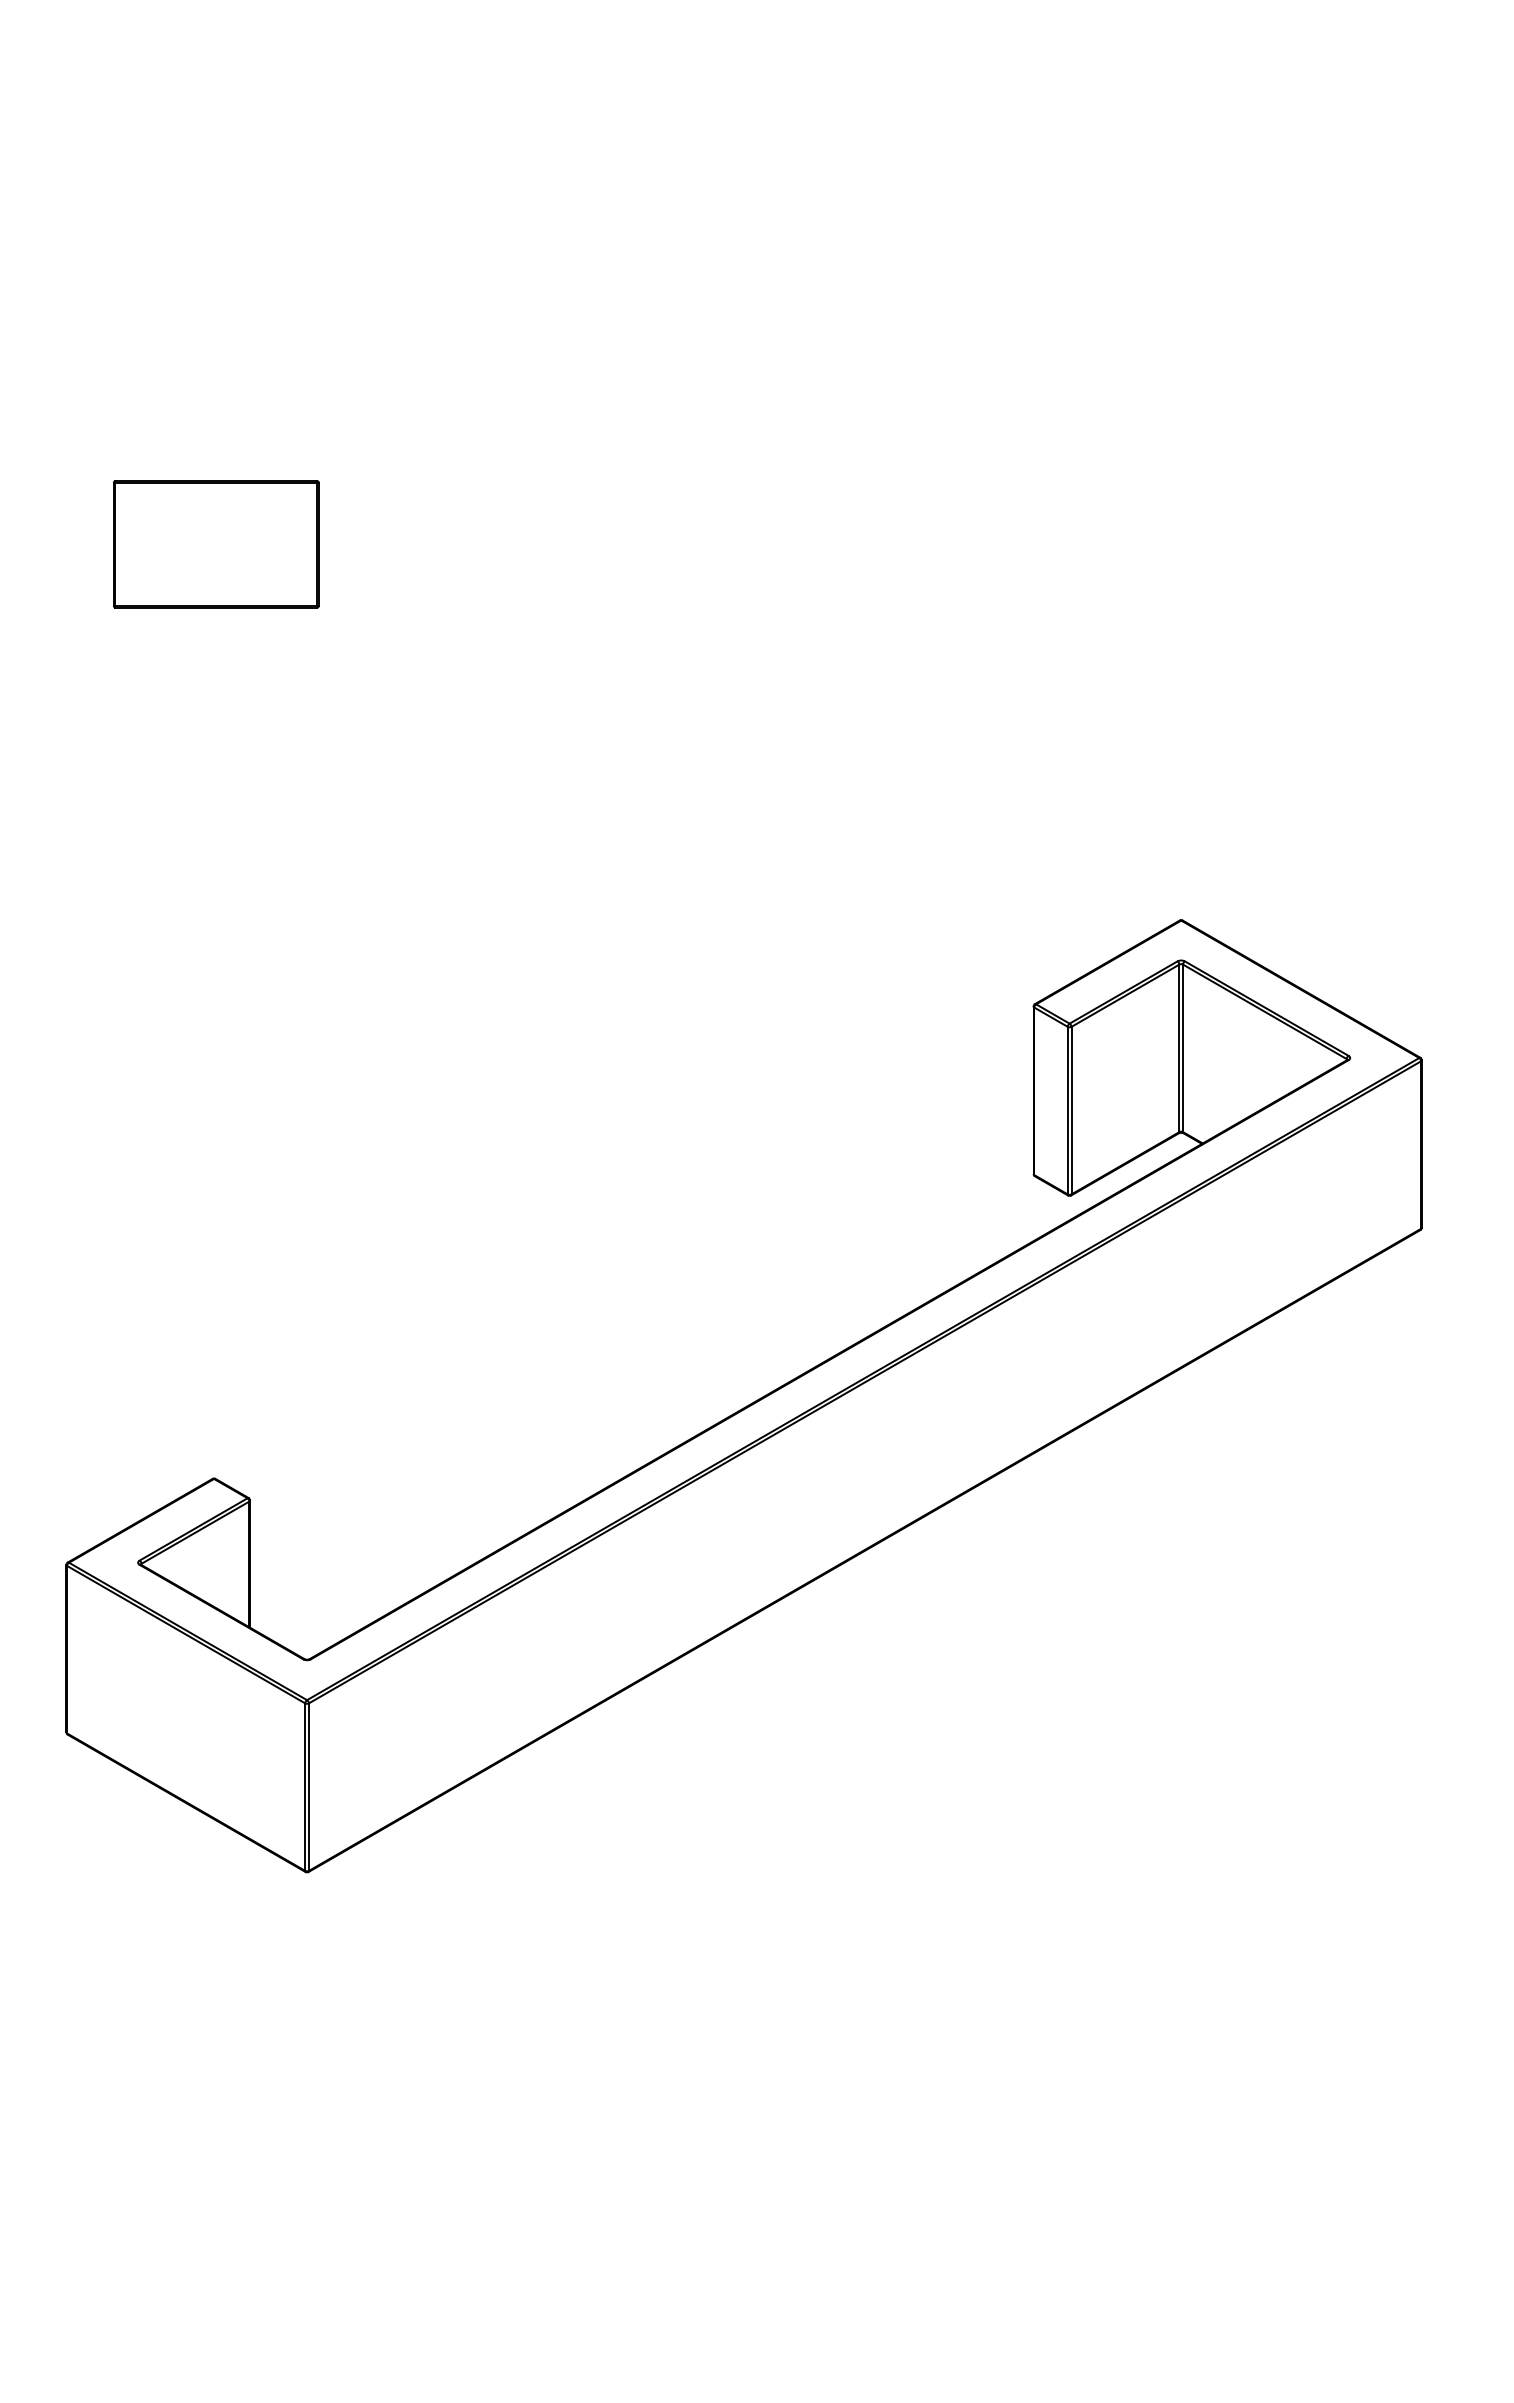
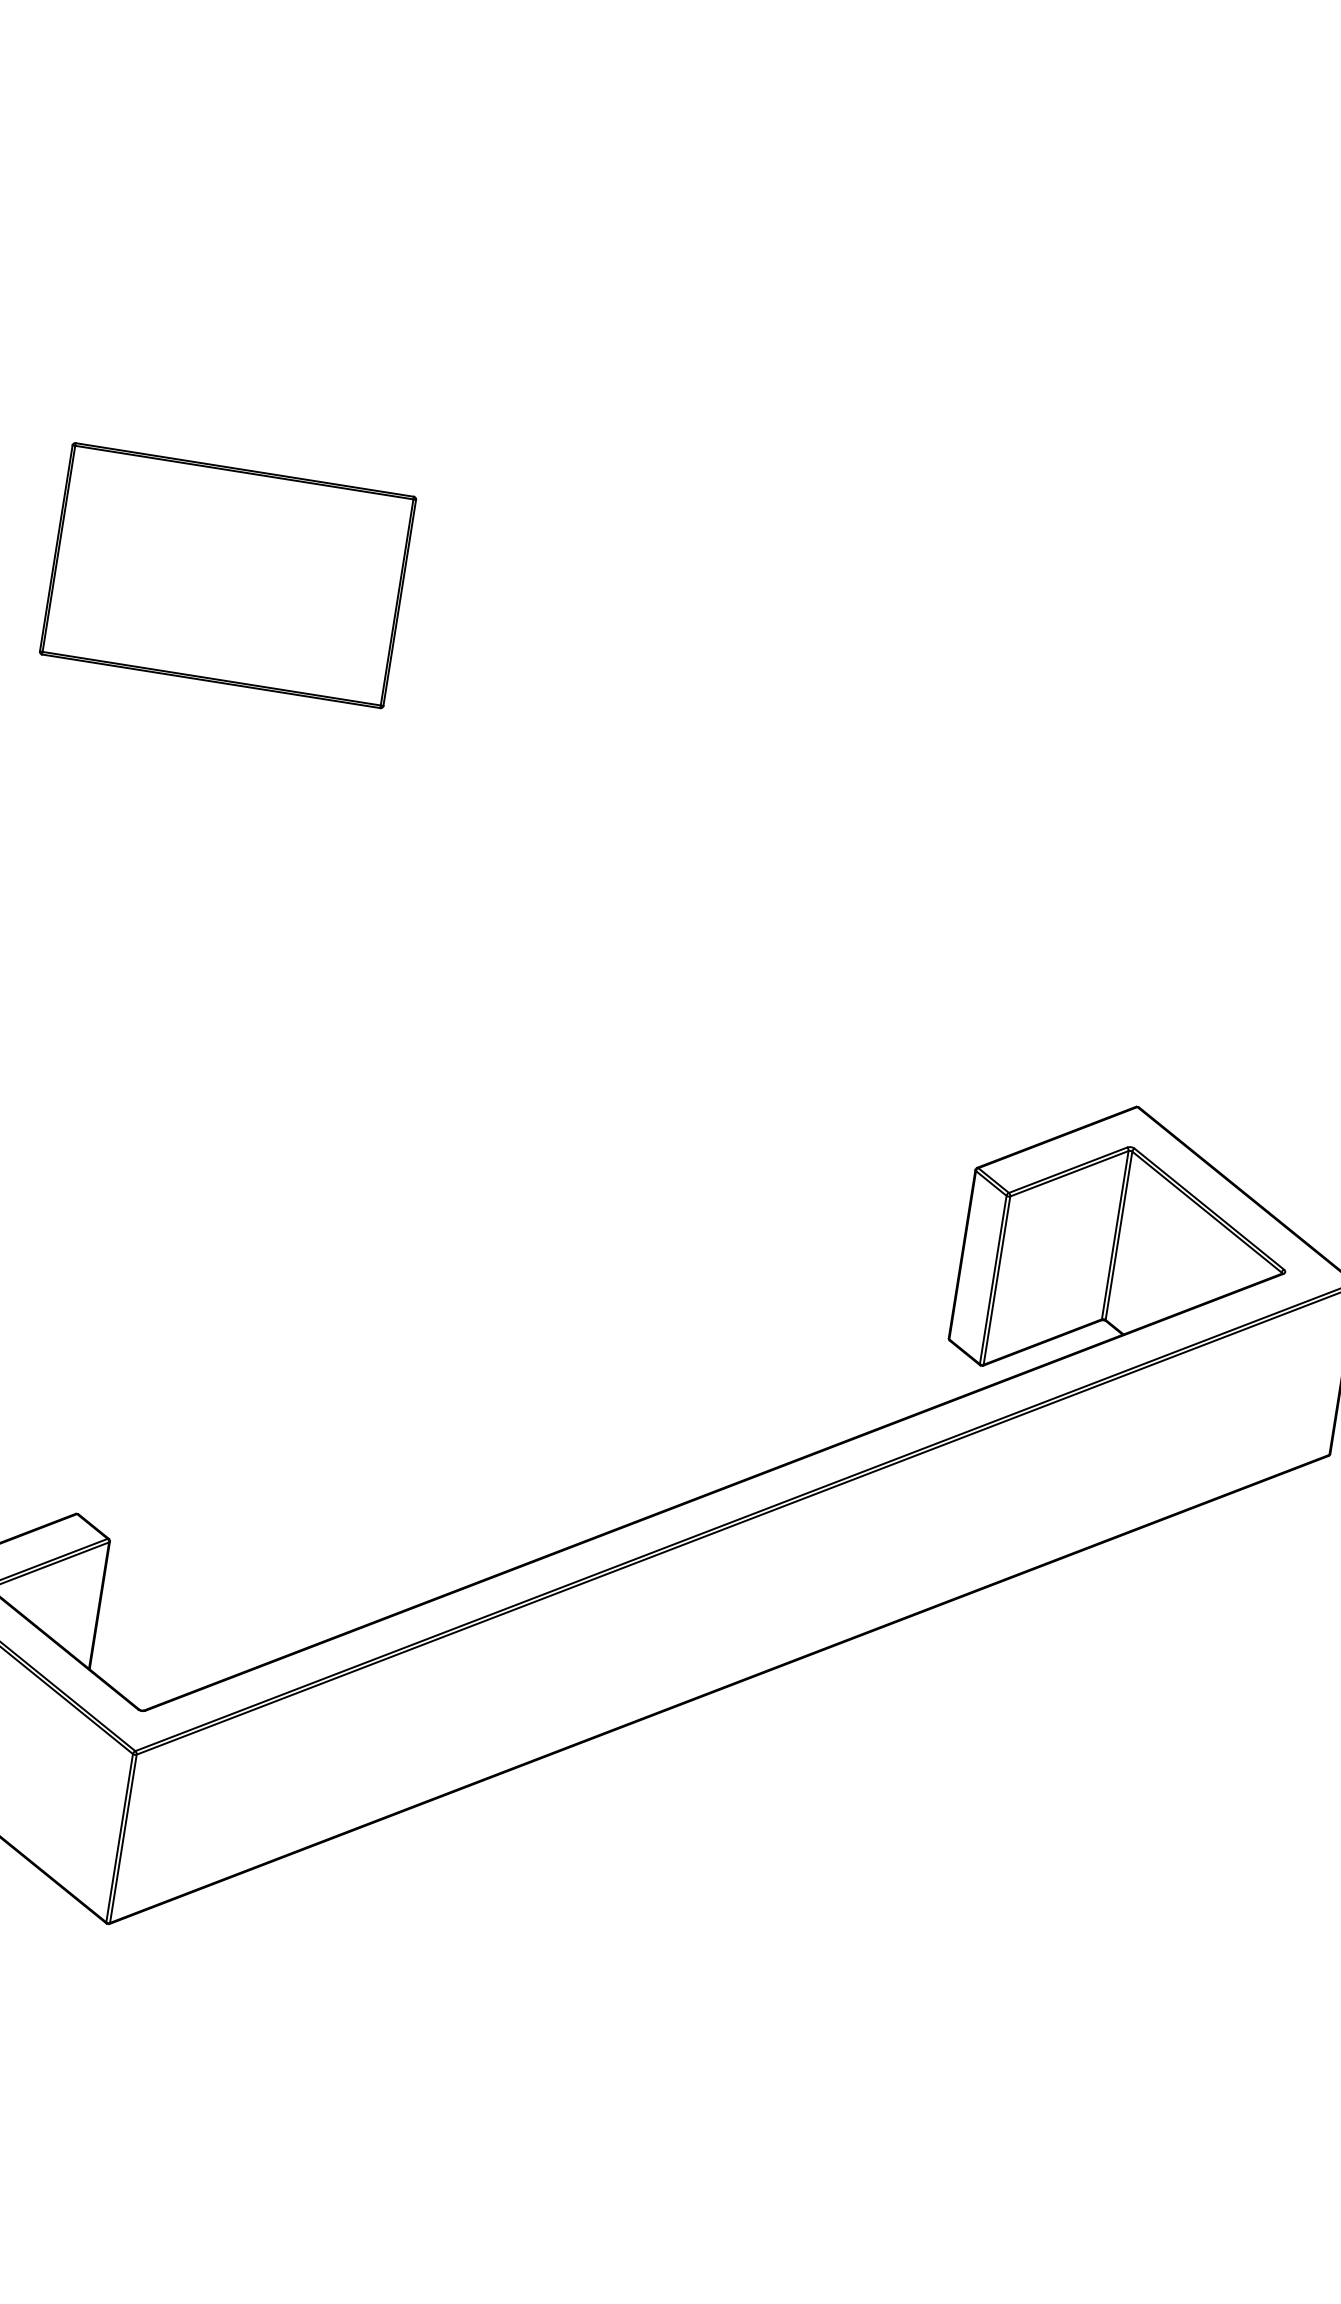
part: (216, 544) -> (228, 575), size x1.67

